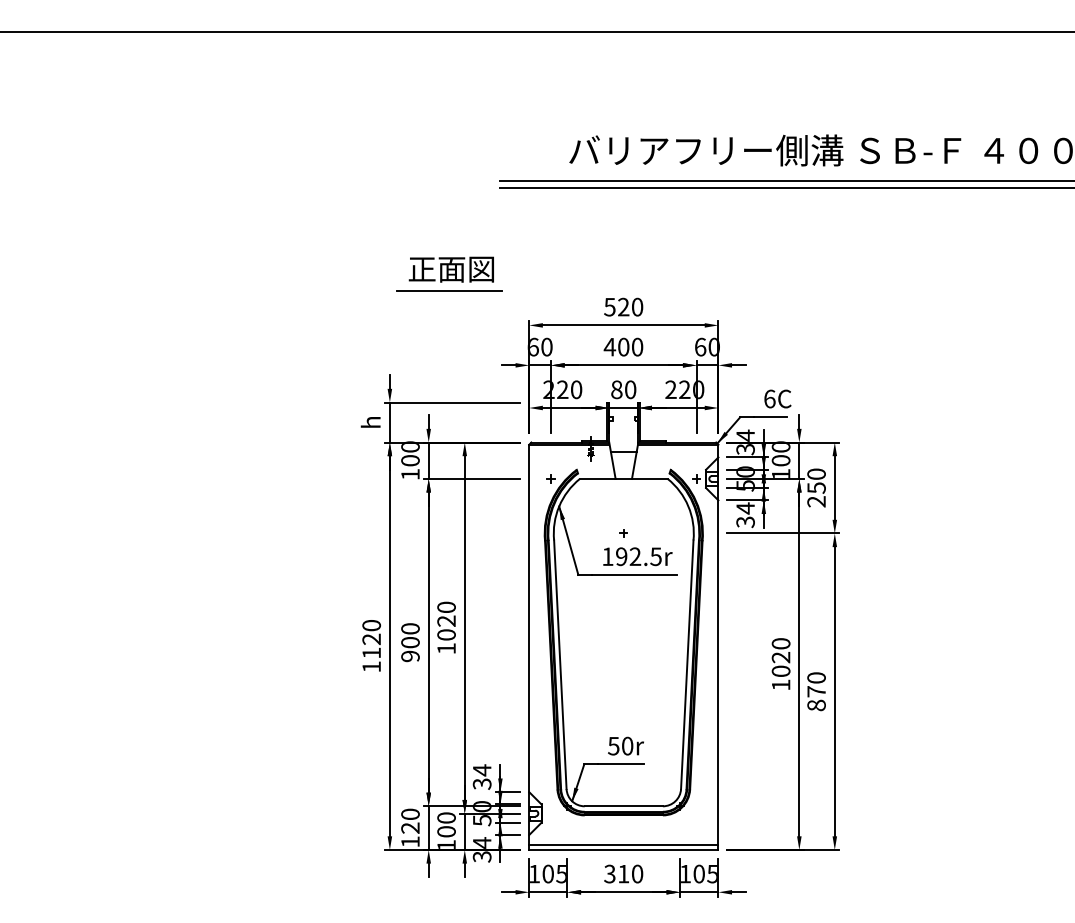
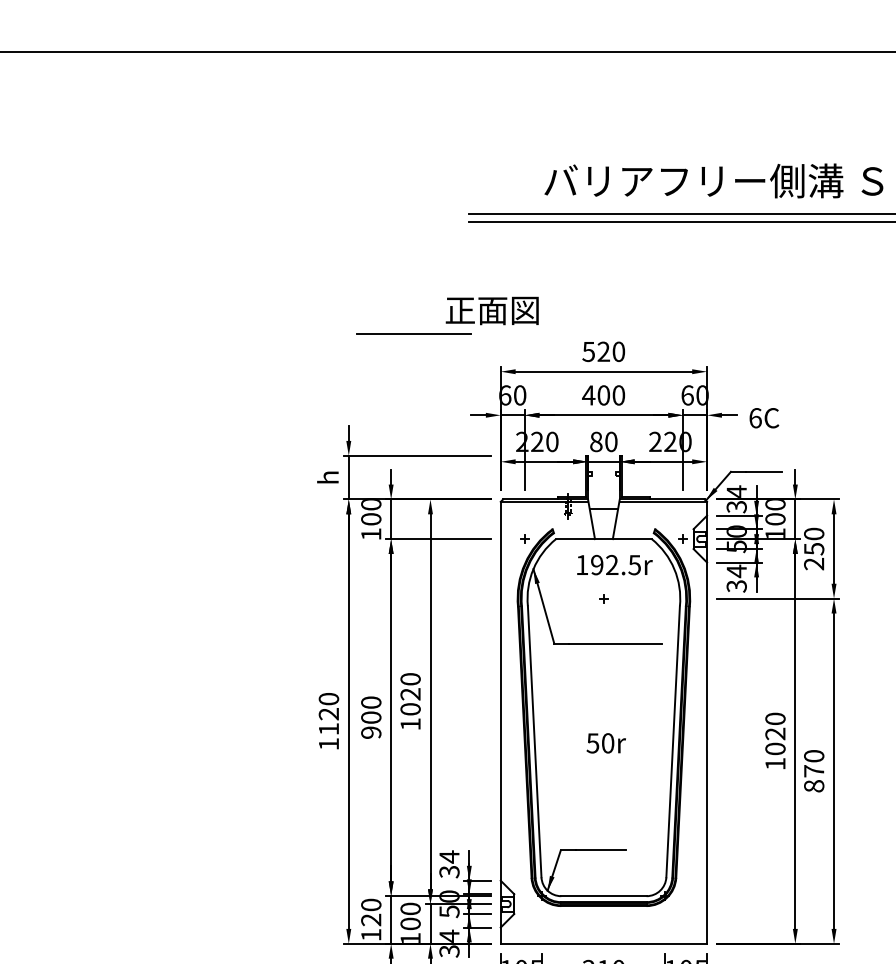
text: (450, 269) -> (491, 310), moved
text: (777, 398) -> (763, 417), moved
text: (637, 556) -> (614, 564), moved
text: (625, 745) -> (605, 742), moved
line: (623, 844) -> (603, 937), removed

